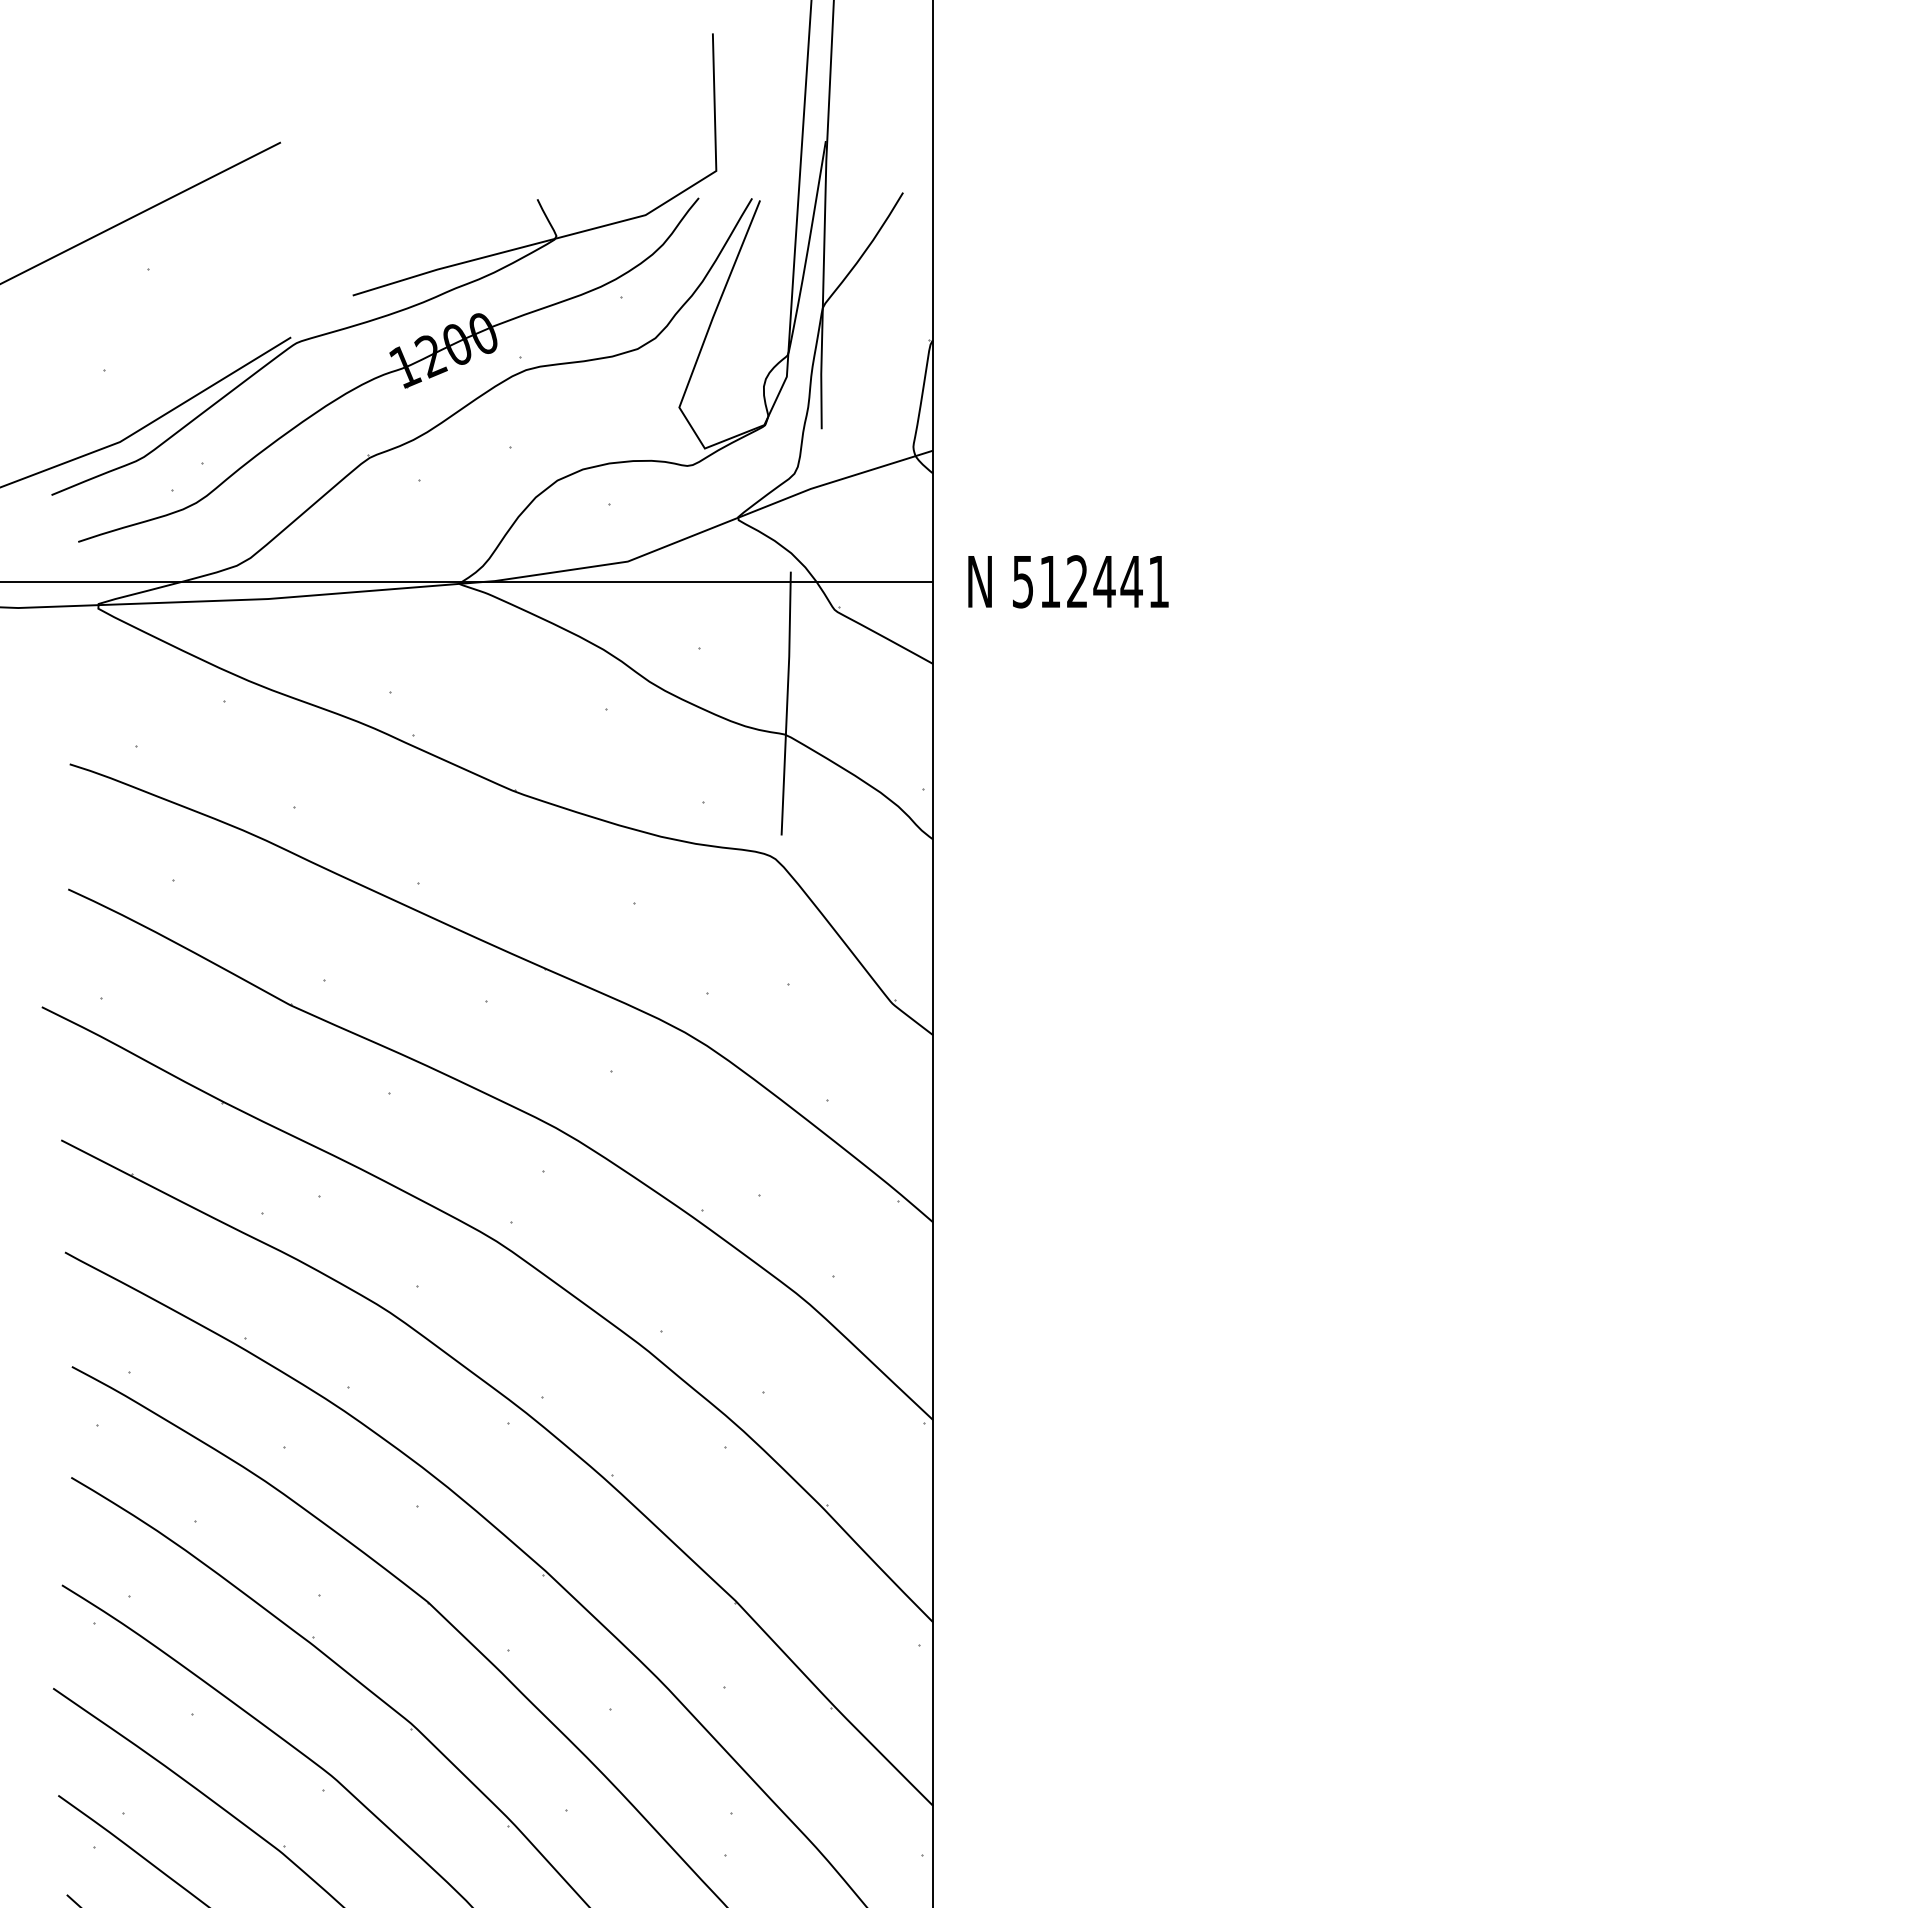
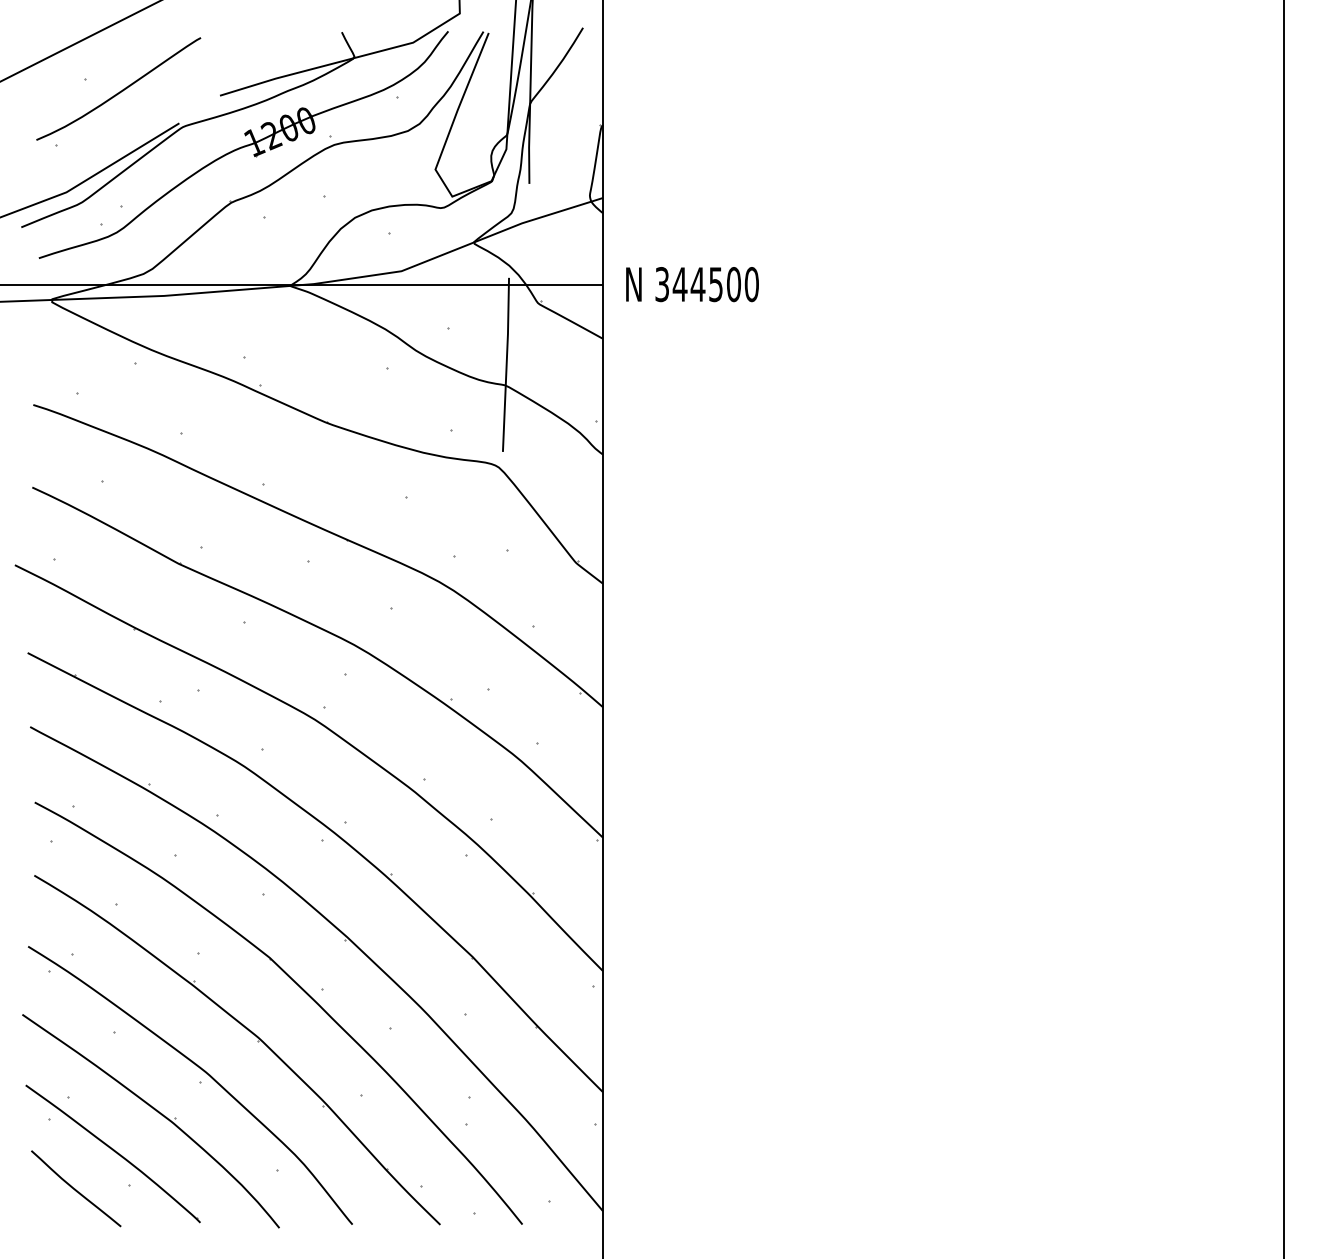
curve: (200, 289) -> (119, 91), added
text: (1091, 581) -> (707, 284), 512441 -> 344500

